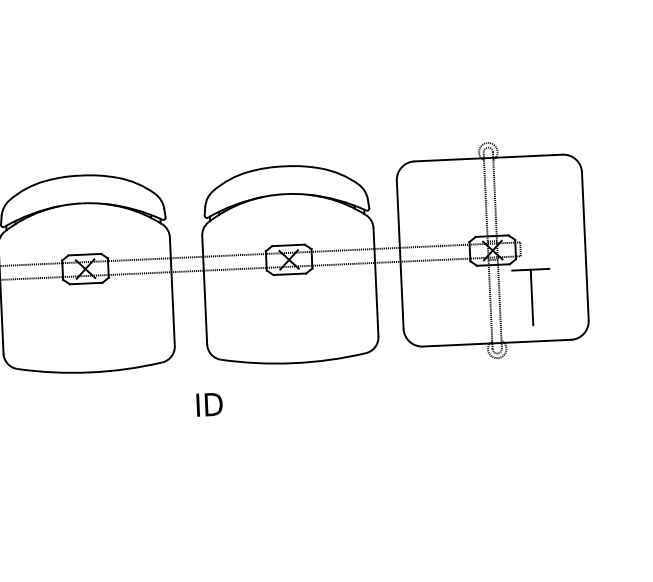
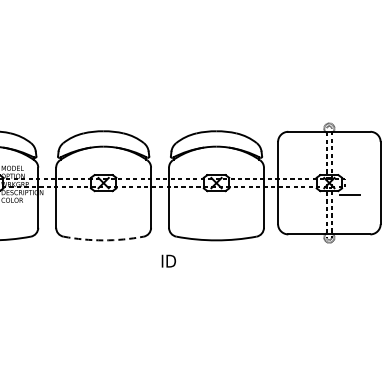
line: (531, 296) -> (349, 209), removed
arc: (89, 372) -> (103, 240), solid -> dashed

